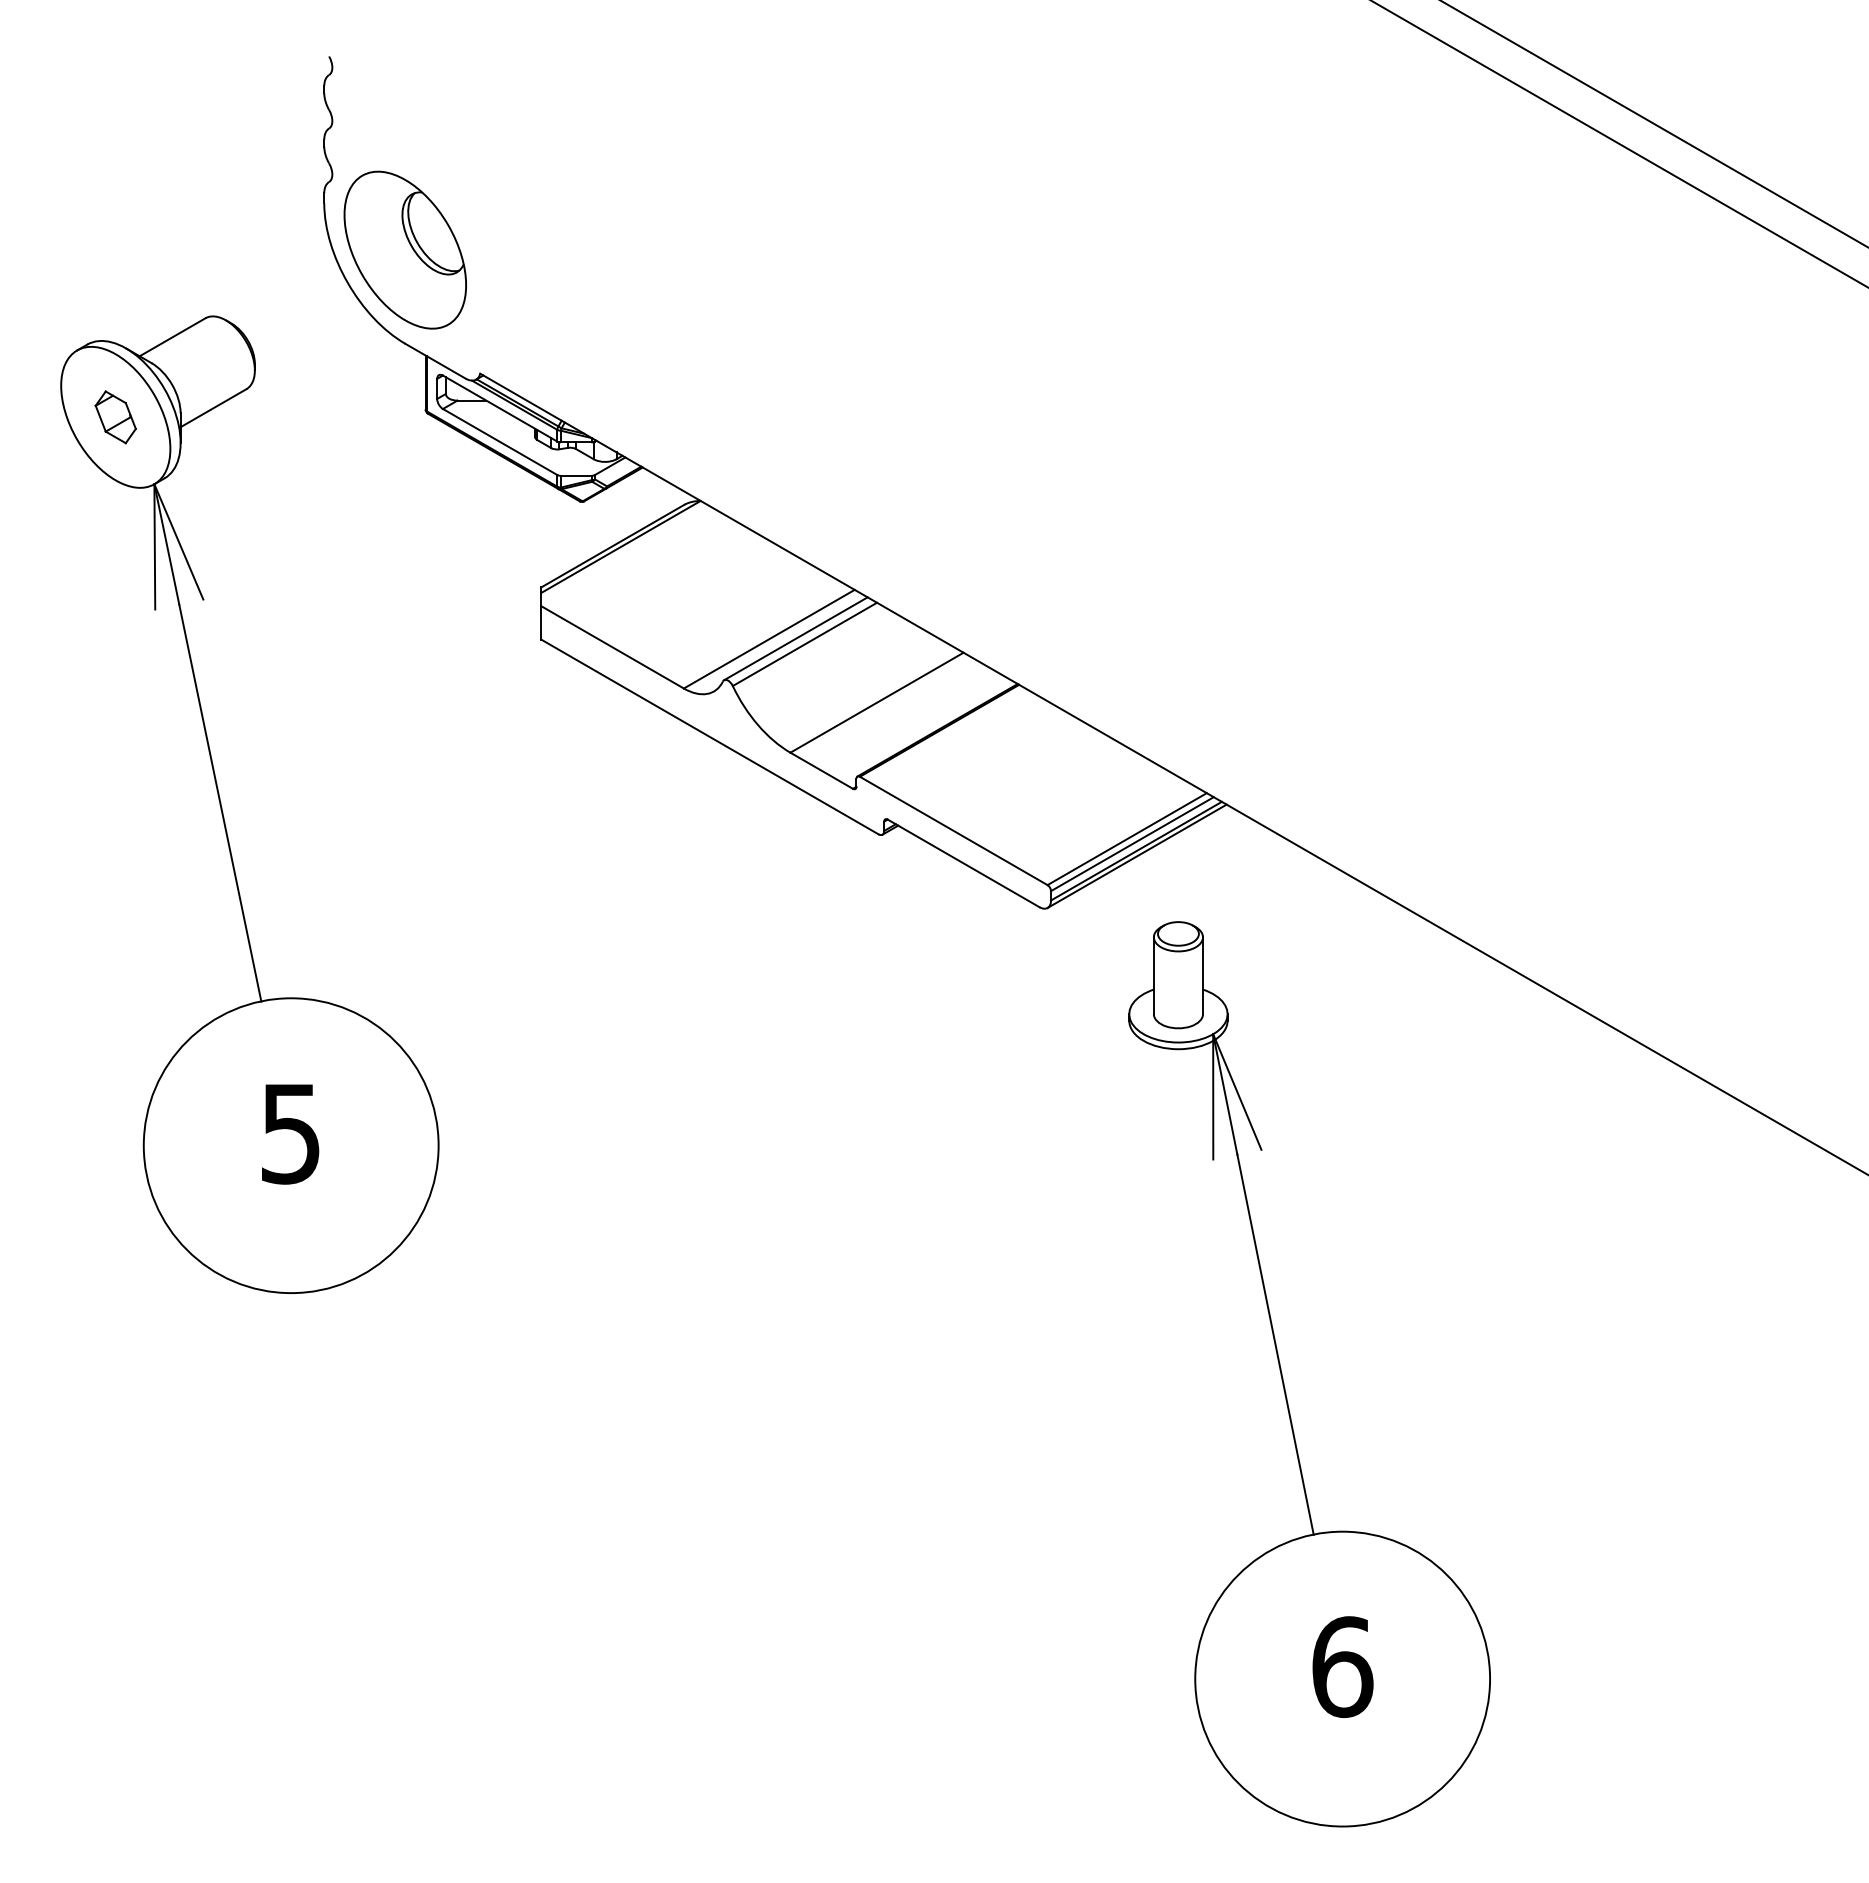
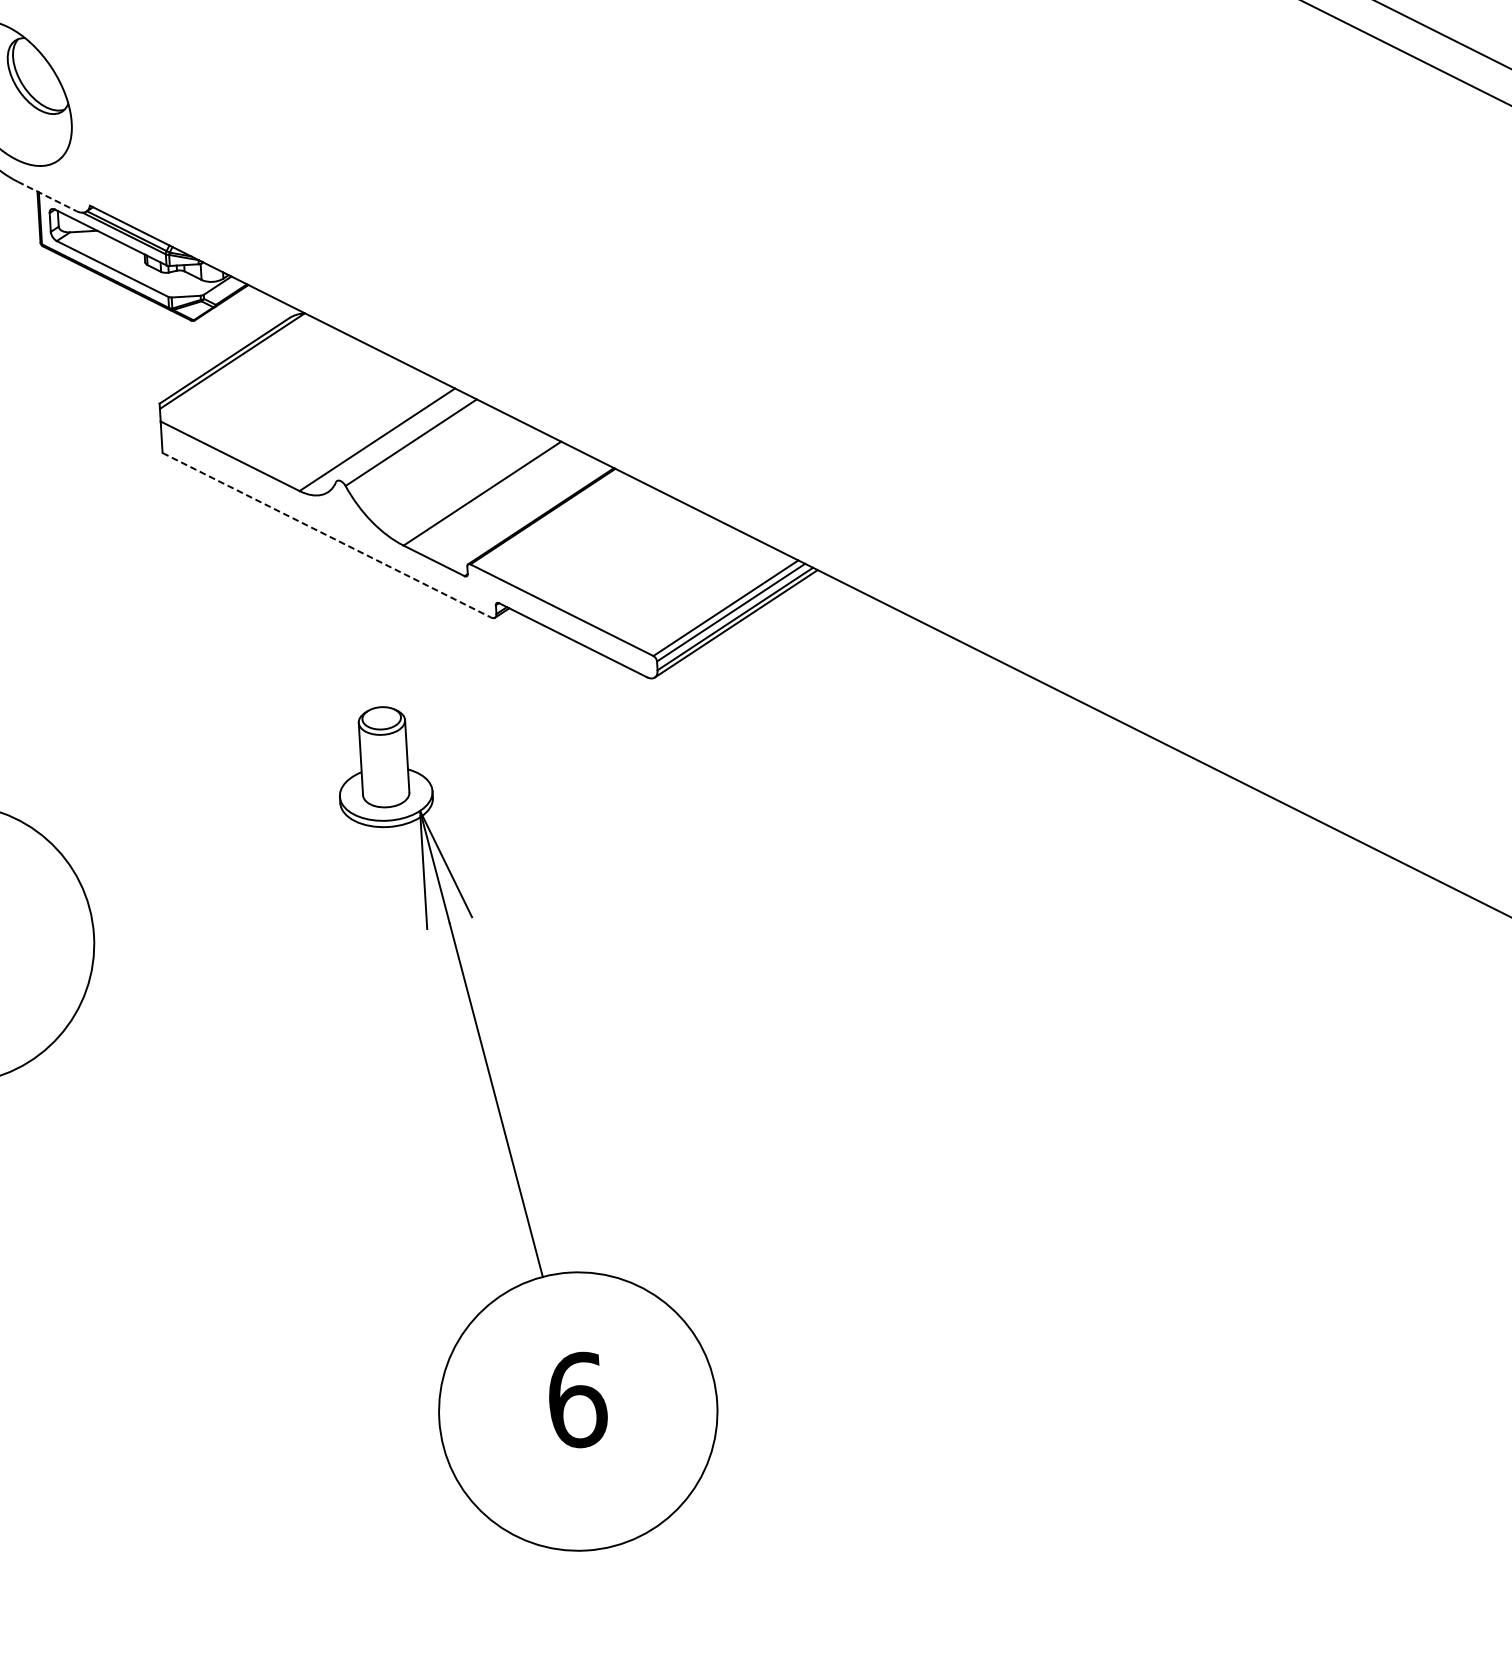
line: (435, 361) -> (47, 196), solid -> dashed
line: (795, 638) -> (402, 437), removed
line: (709, 737) -> (326, 535), solid -> dashed
part: (1284, 1382) -> (506, 1135), moved

